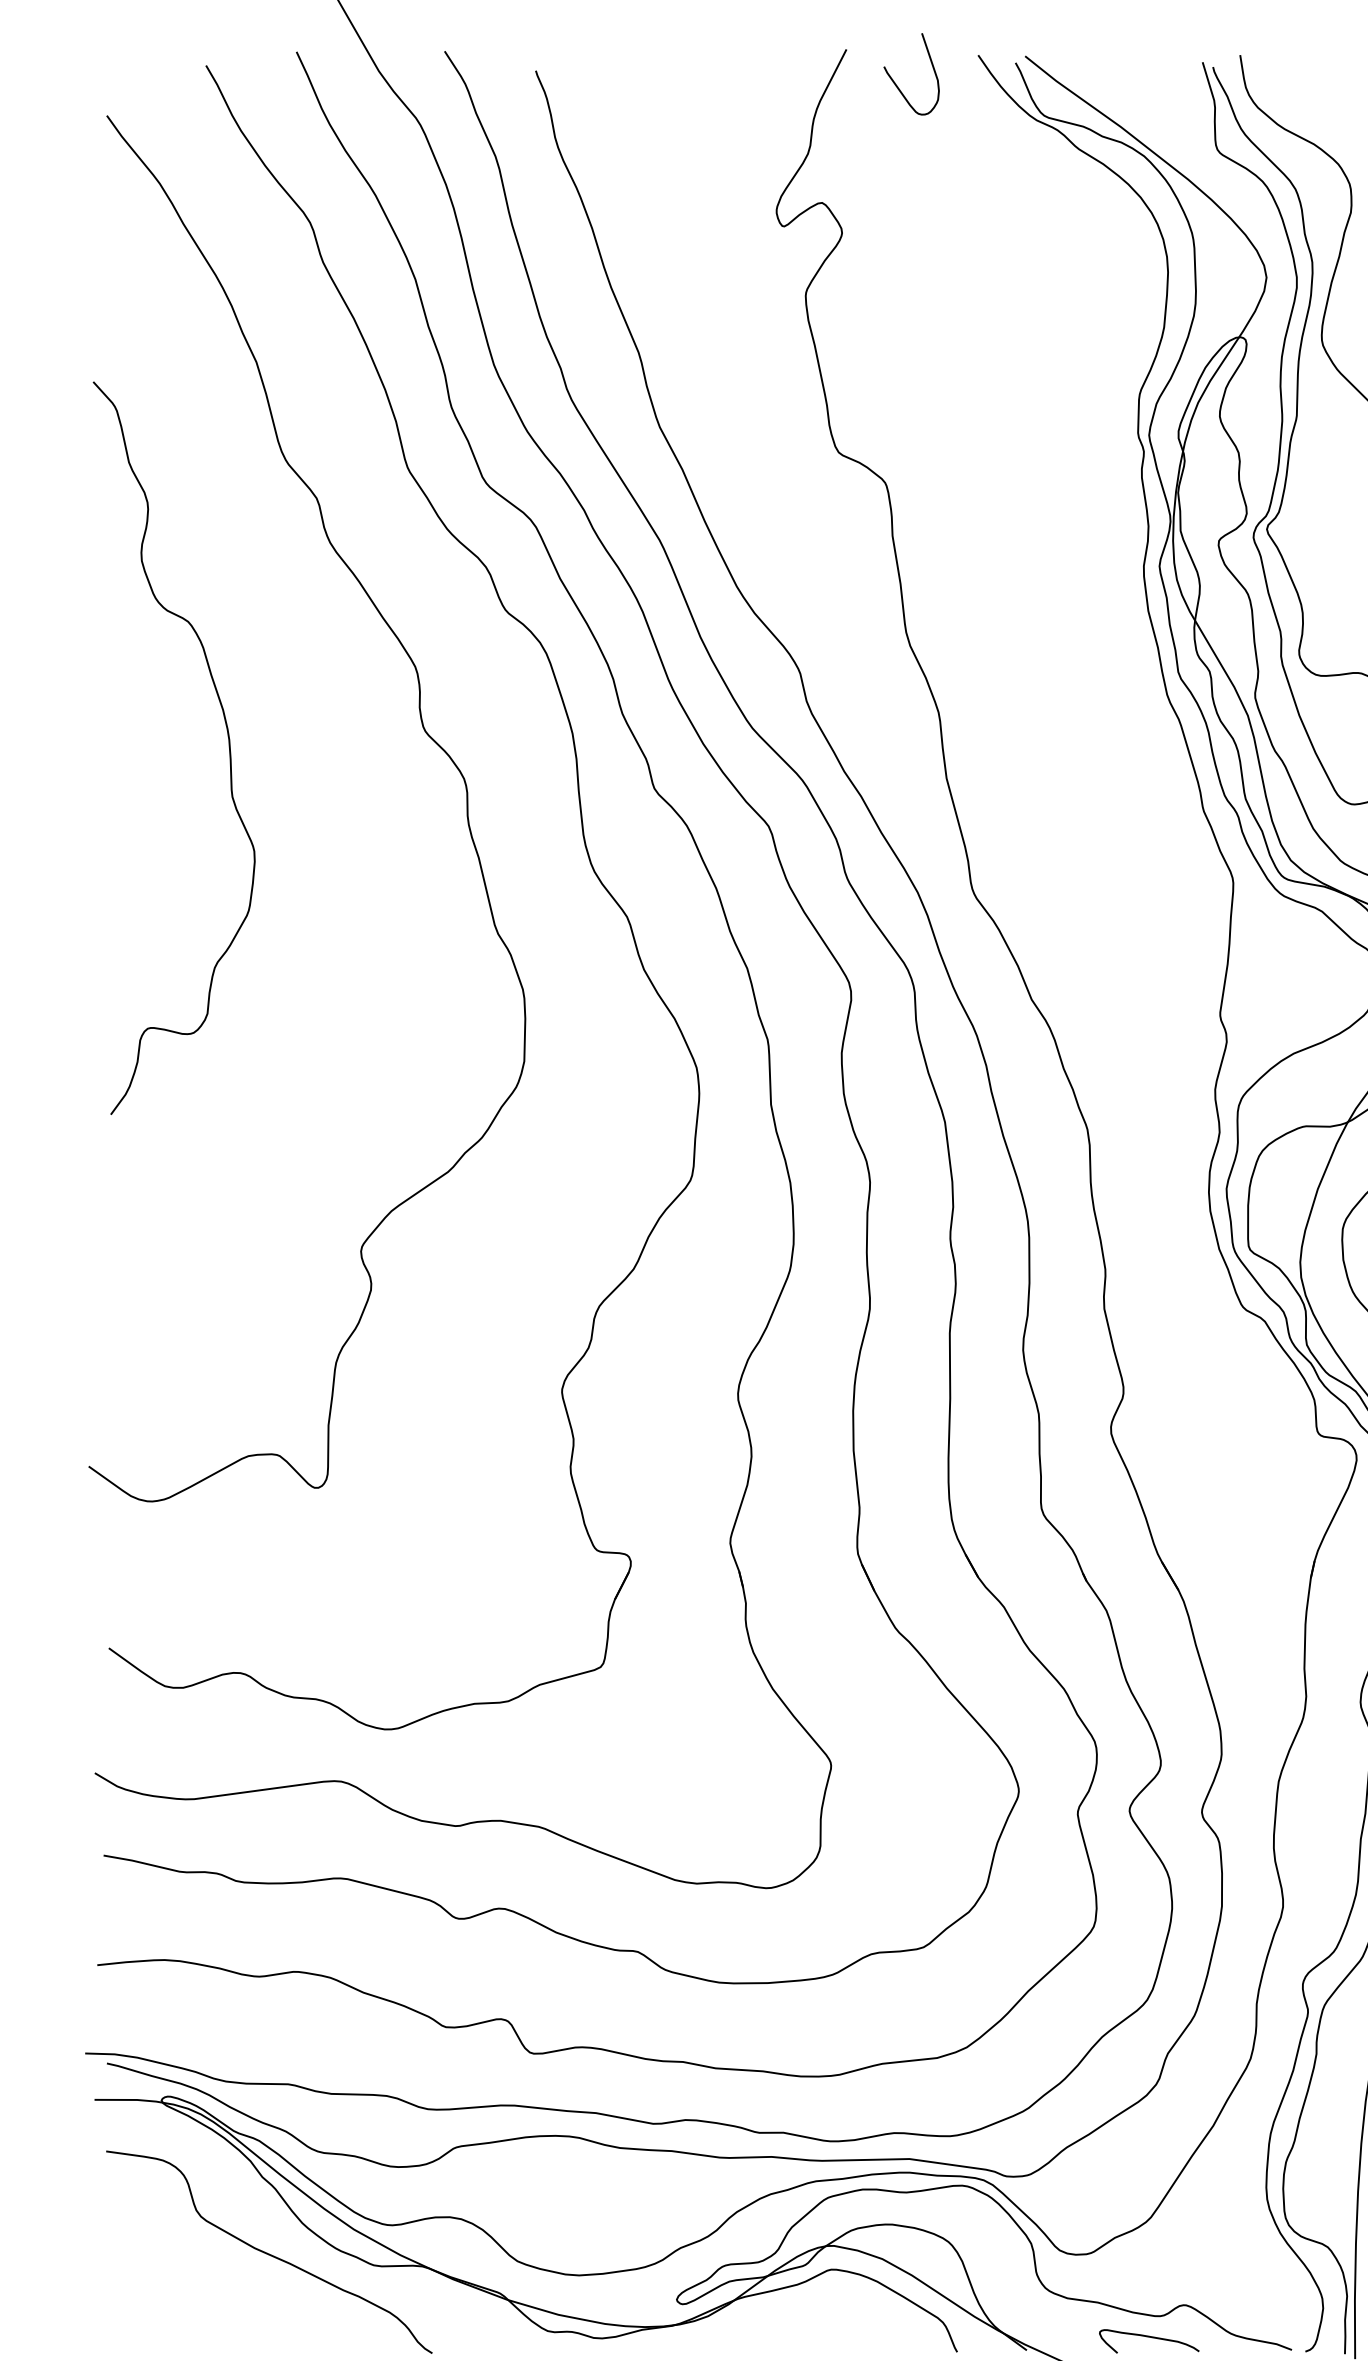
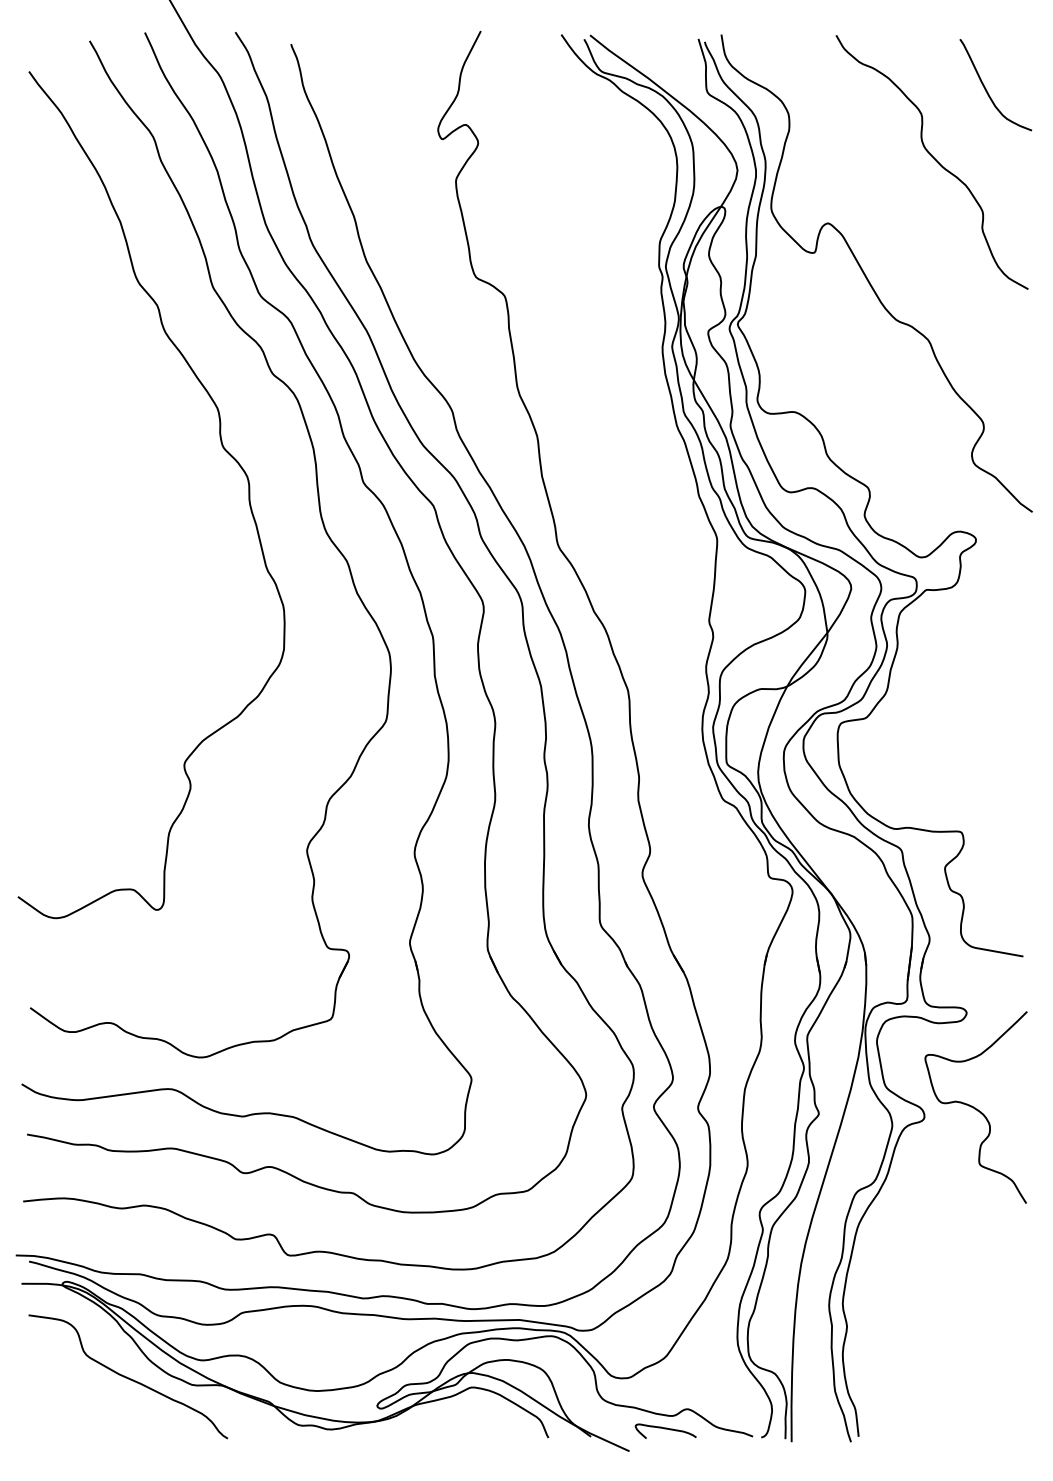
curve: (896, 82) -> (511, 51), removed
curve: (227, 739) -> (102, 452), removed

